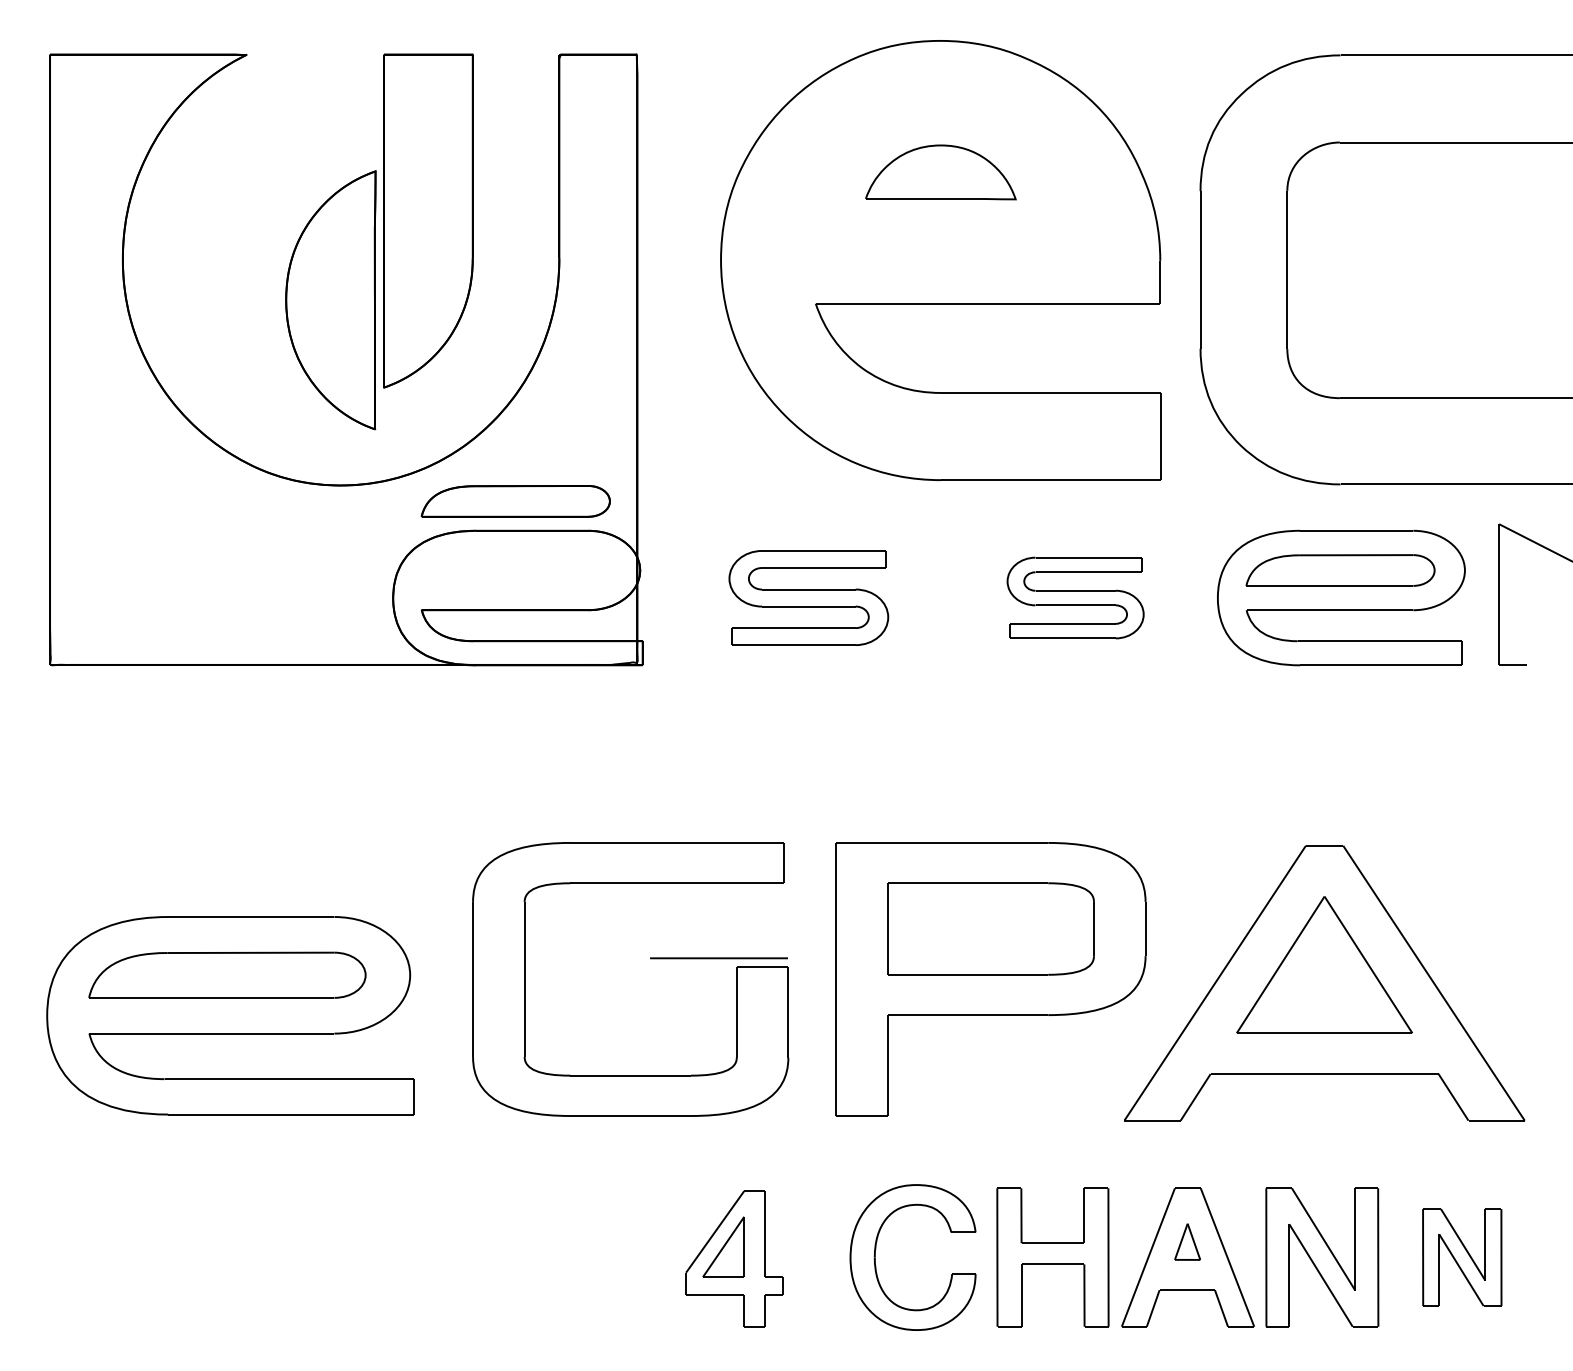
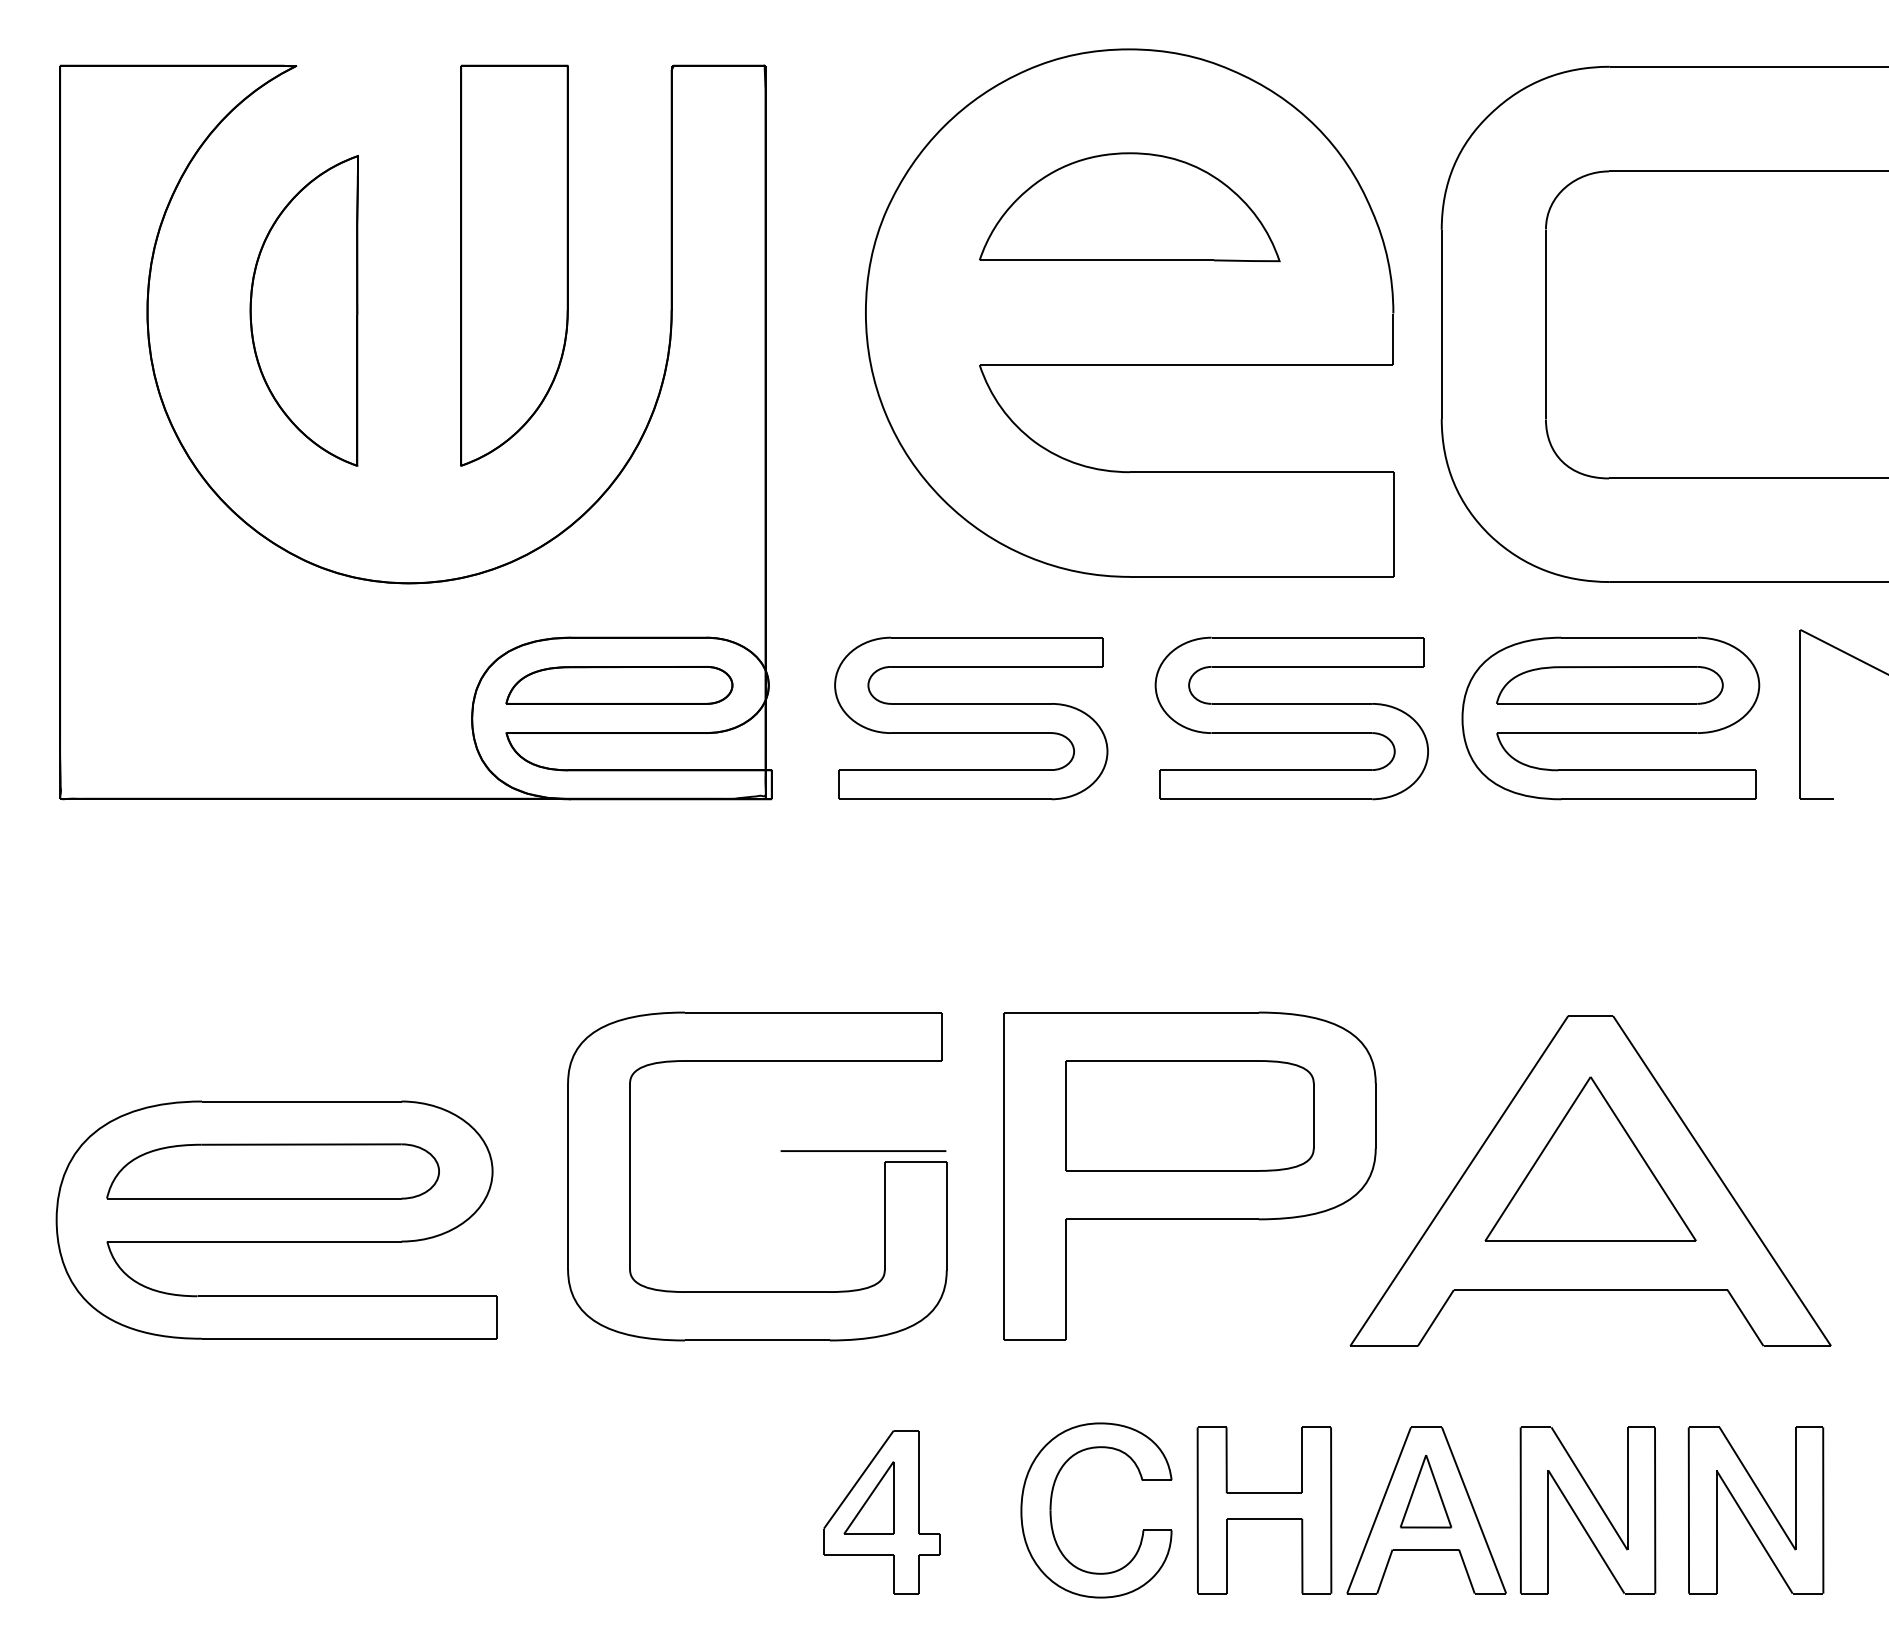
part: (940, 172) -> (1129, 207), size x1.67
part: (330, 299) -> (303, 310), moved
part: (515, 501) -> (619, 685), moved
part: (808, 598) -> (971, 718), size x1.43
part: (1075, 598) -> (1291, 718), size x1.67
part: (1187, 1241) -> (1426, 1491), size x1.67
part: (1461, 1257) -> (1755, 1510), size x1.43

